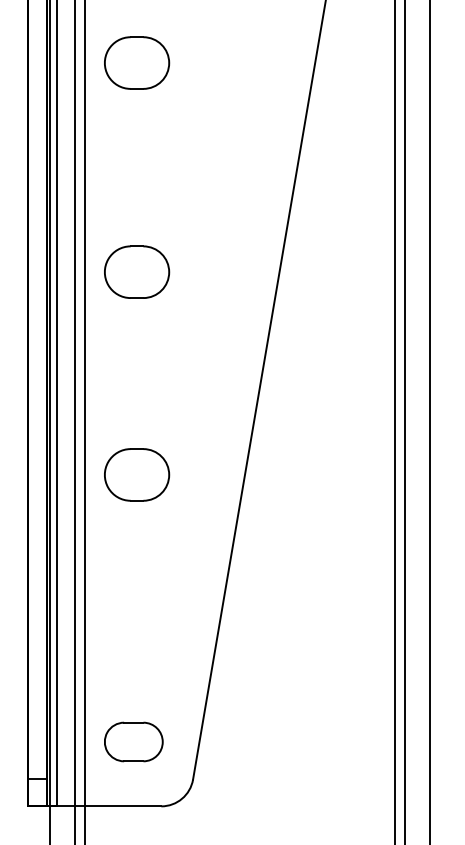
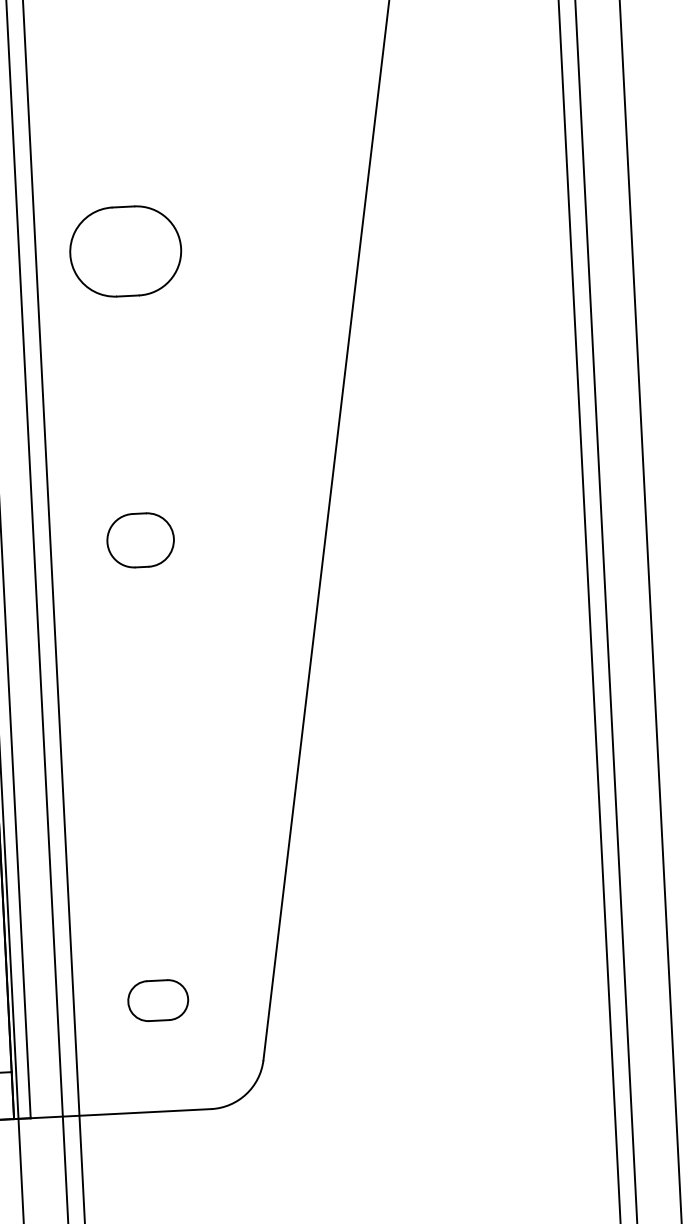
part: (137, 271) -> (126, 250), moved
part: (137, 474) -> (141, 539), size x0.6
part: (133, 741) -> (157, 999), size x0.6

